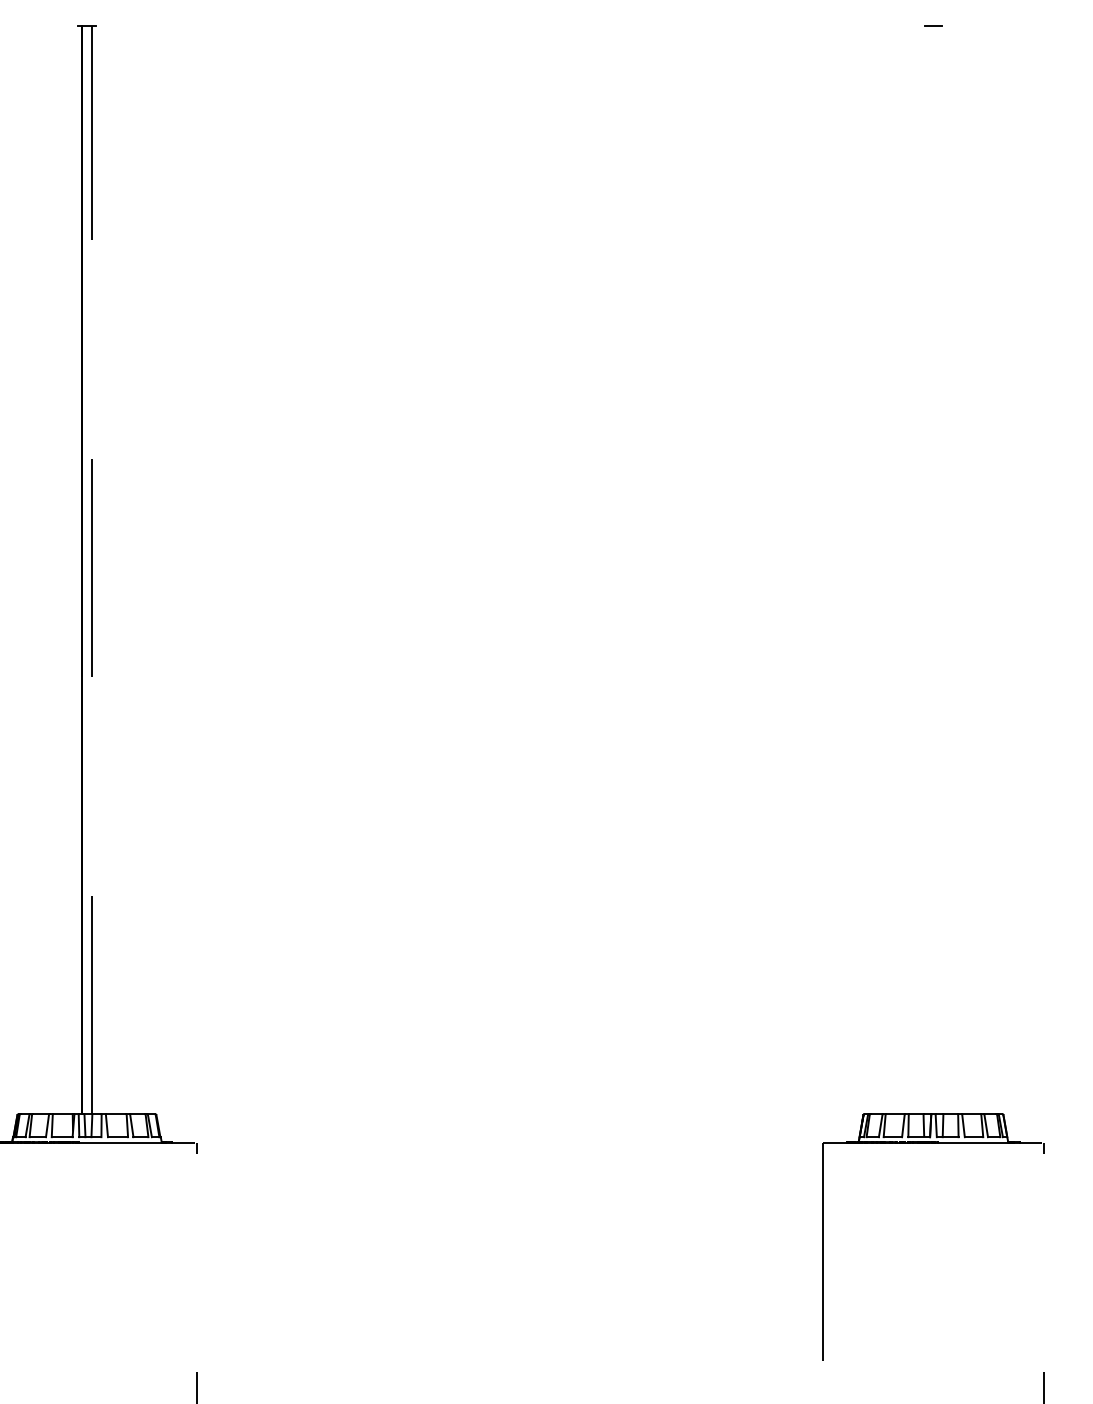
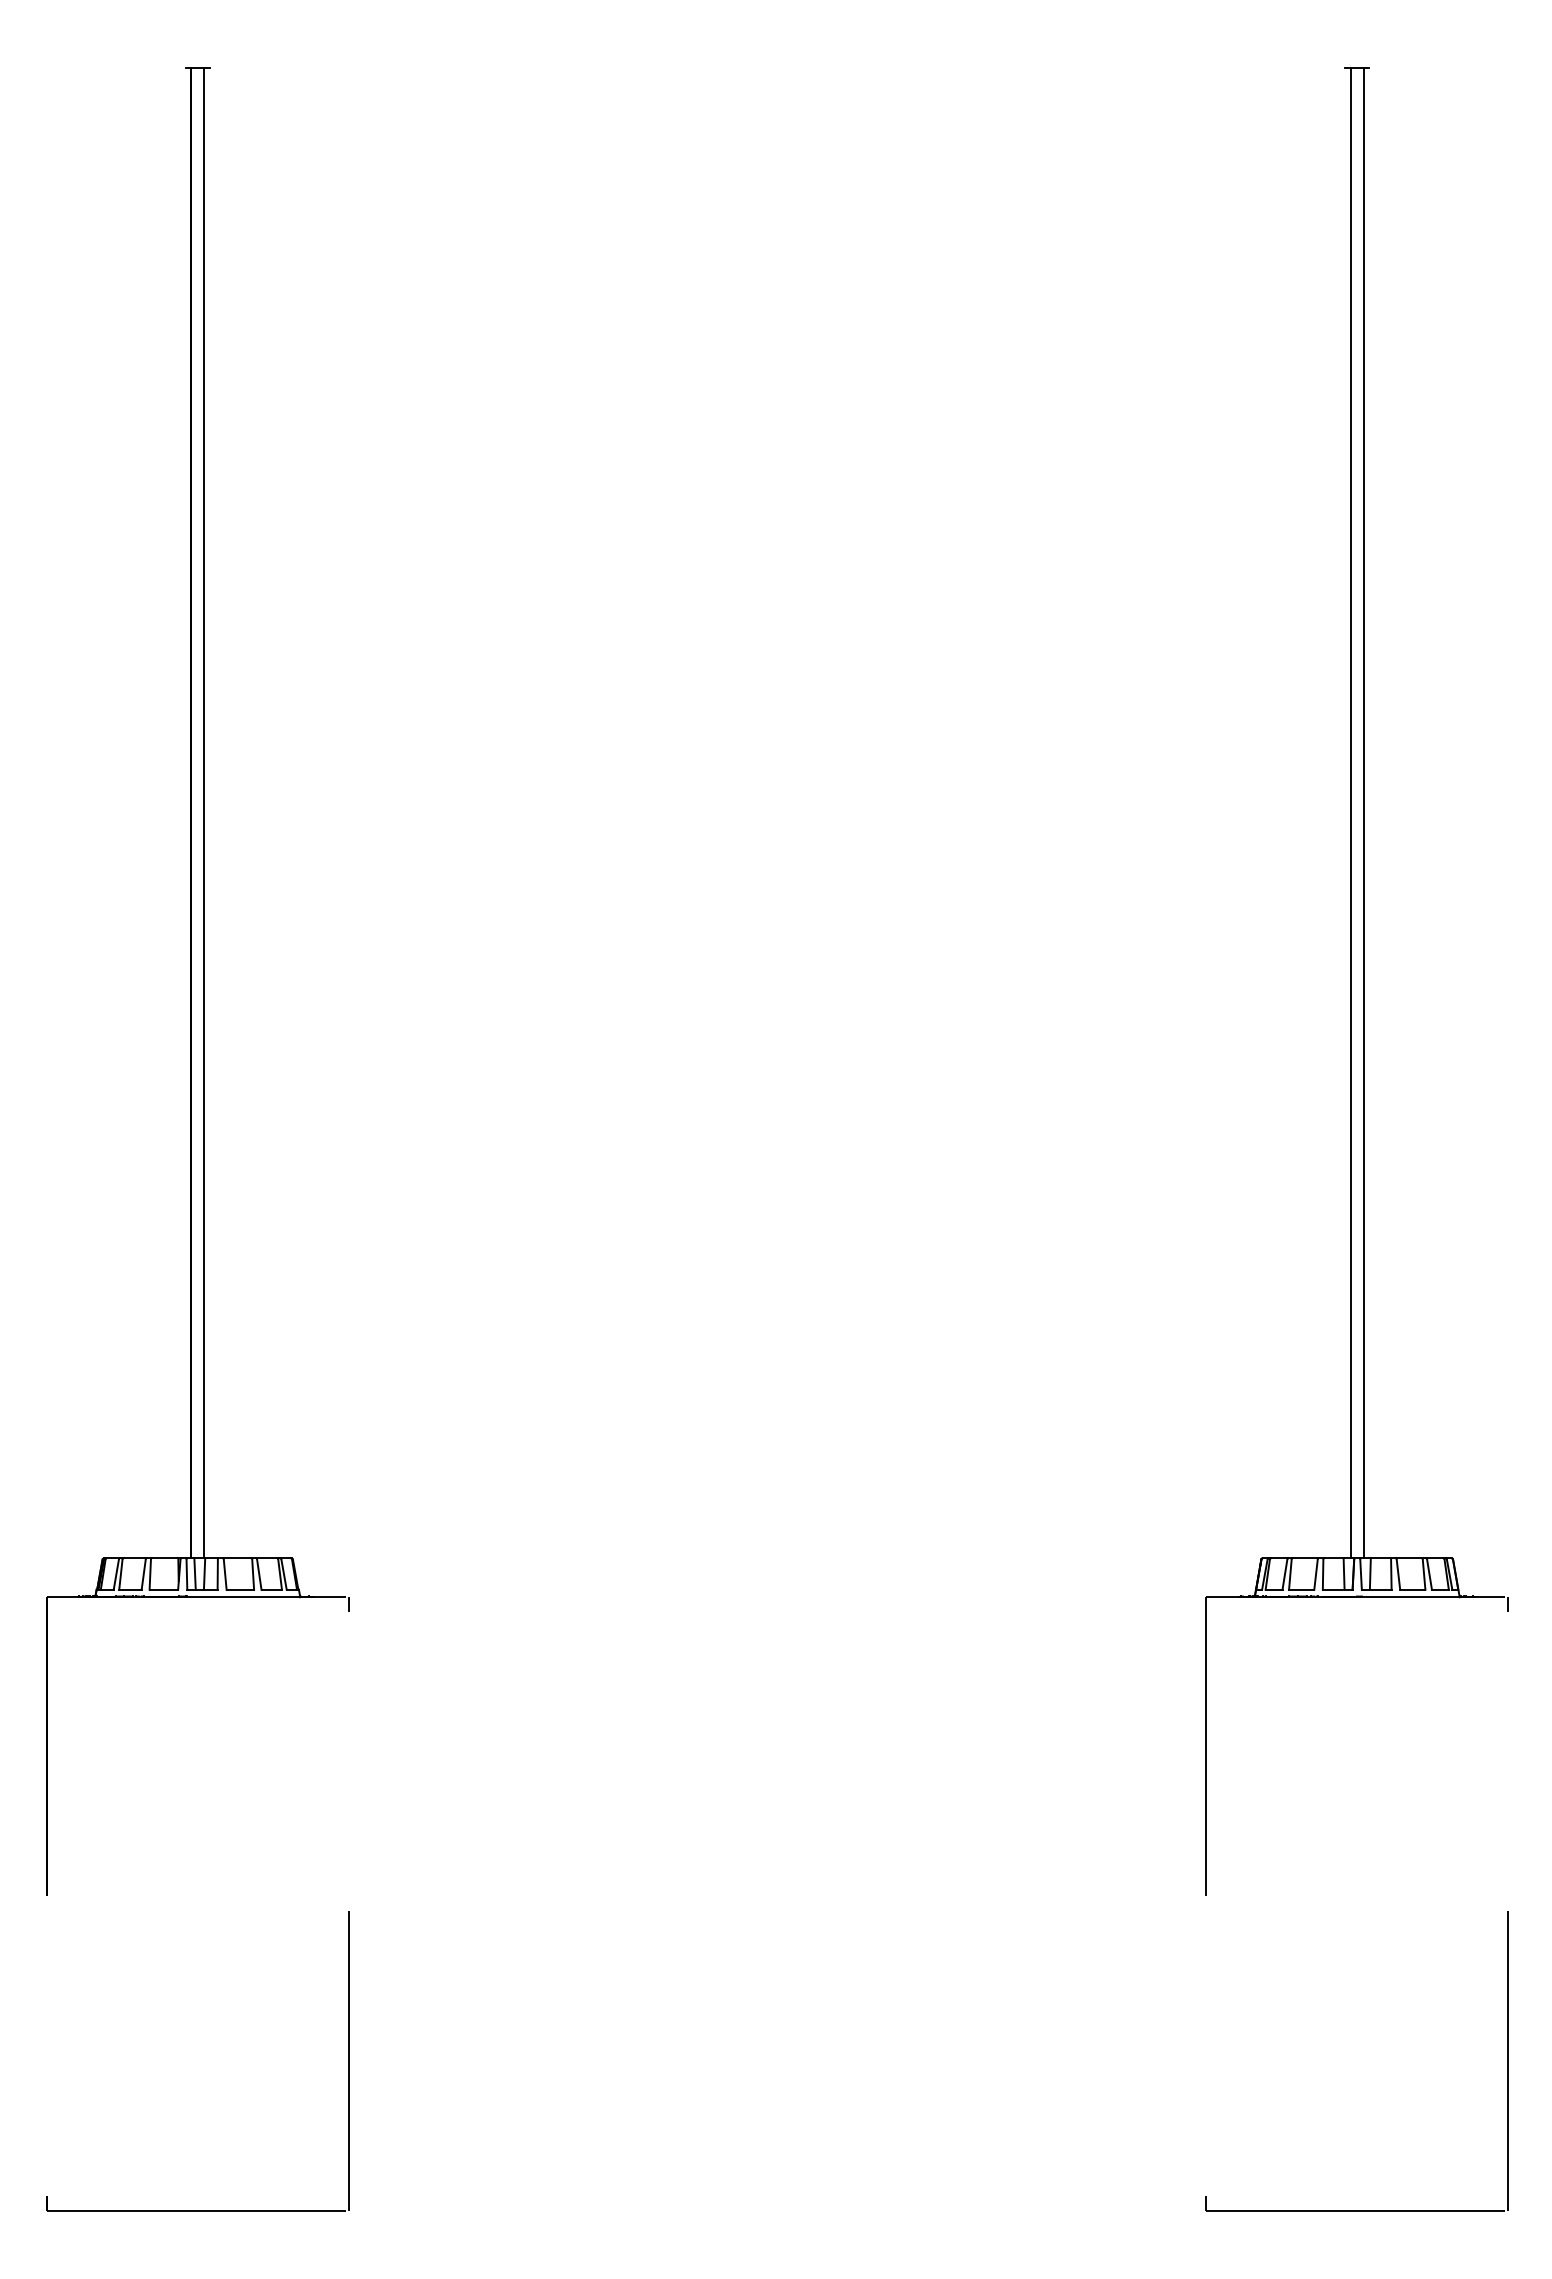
line: (91, 569) -> (204, 812), dashed -> solid
line: (928, 570) -> (1350, 813), added
line: (938, 570) -> (1363, 813), added

